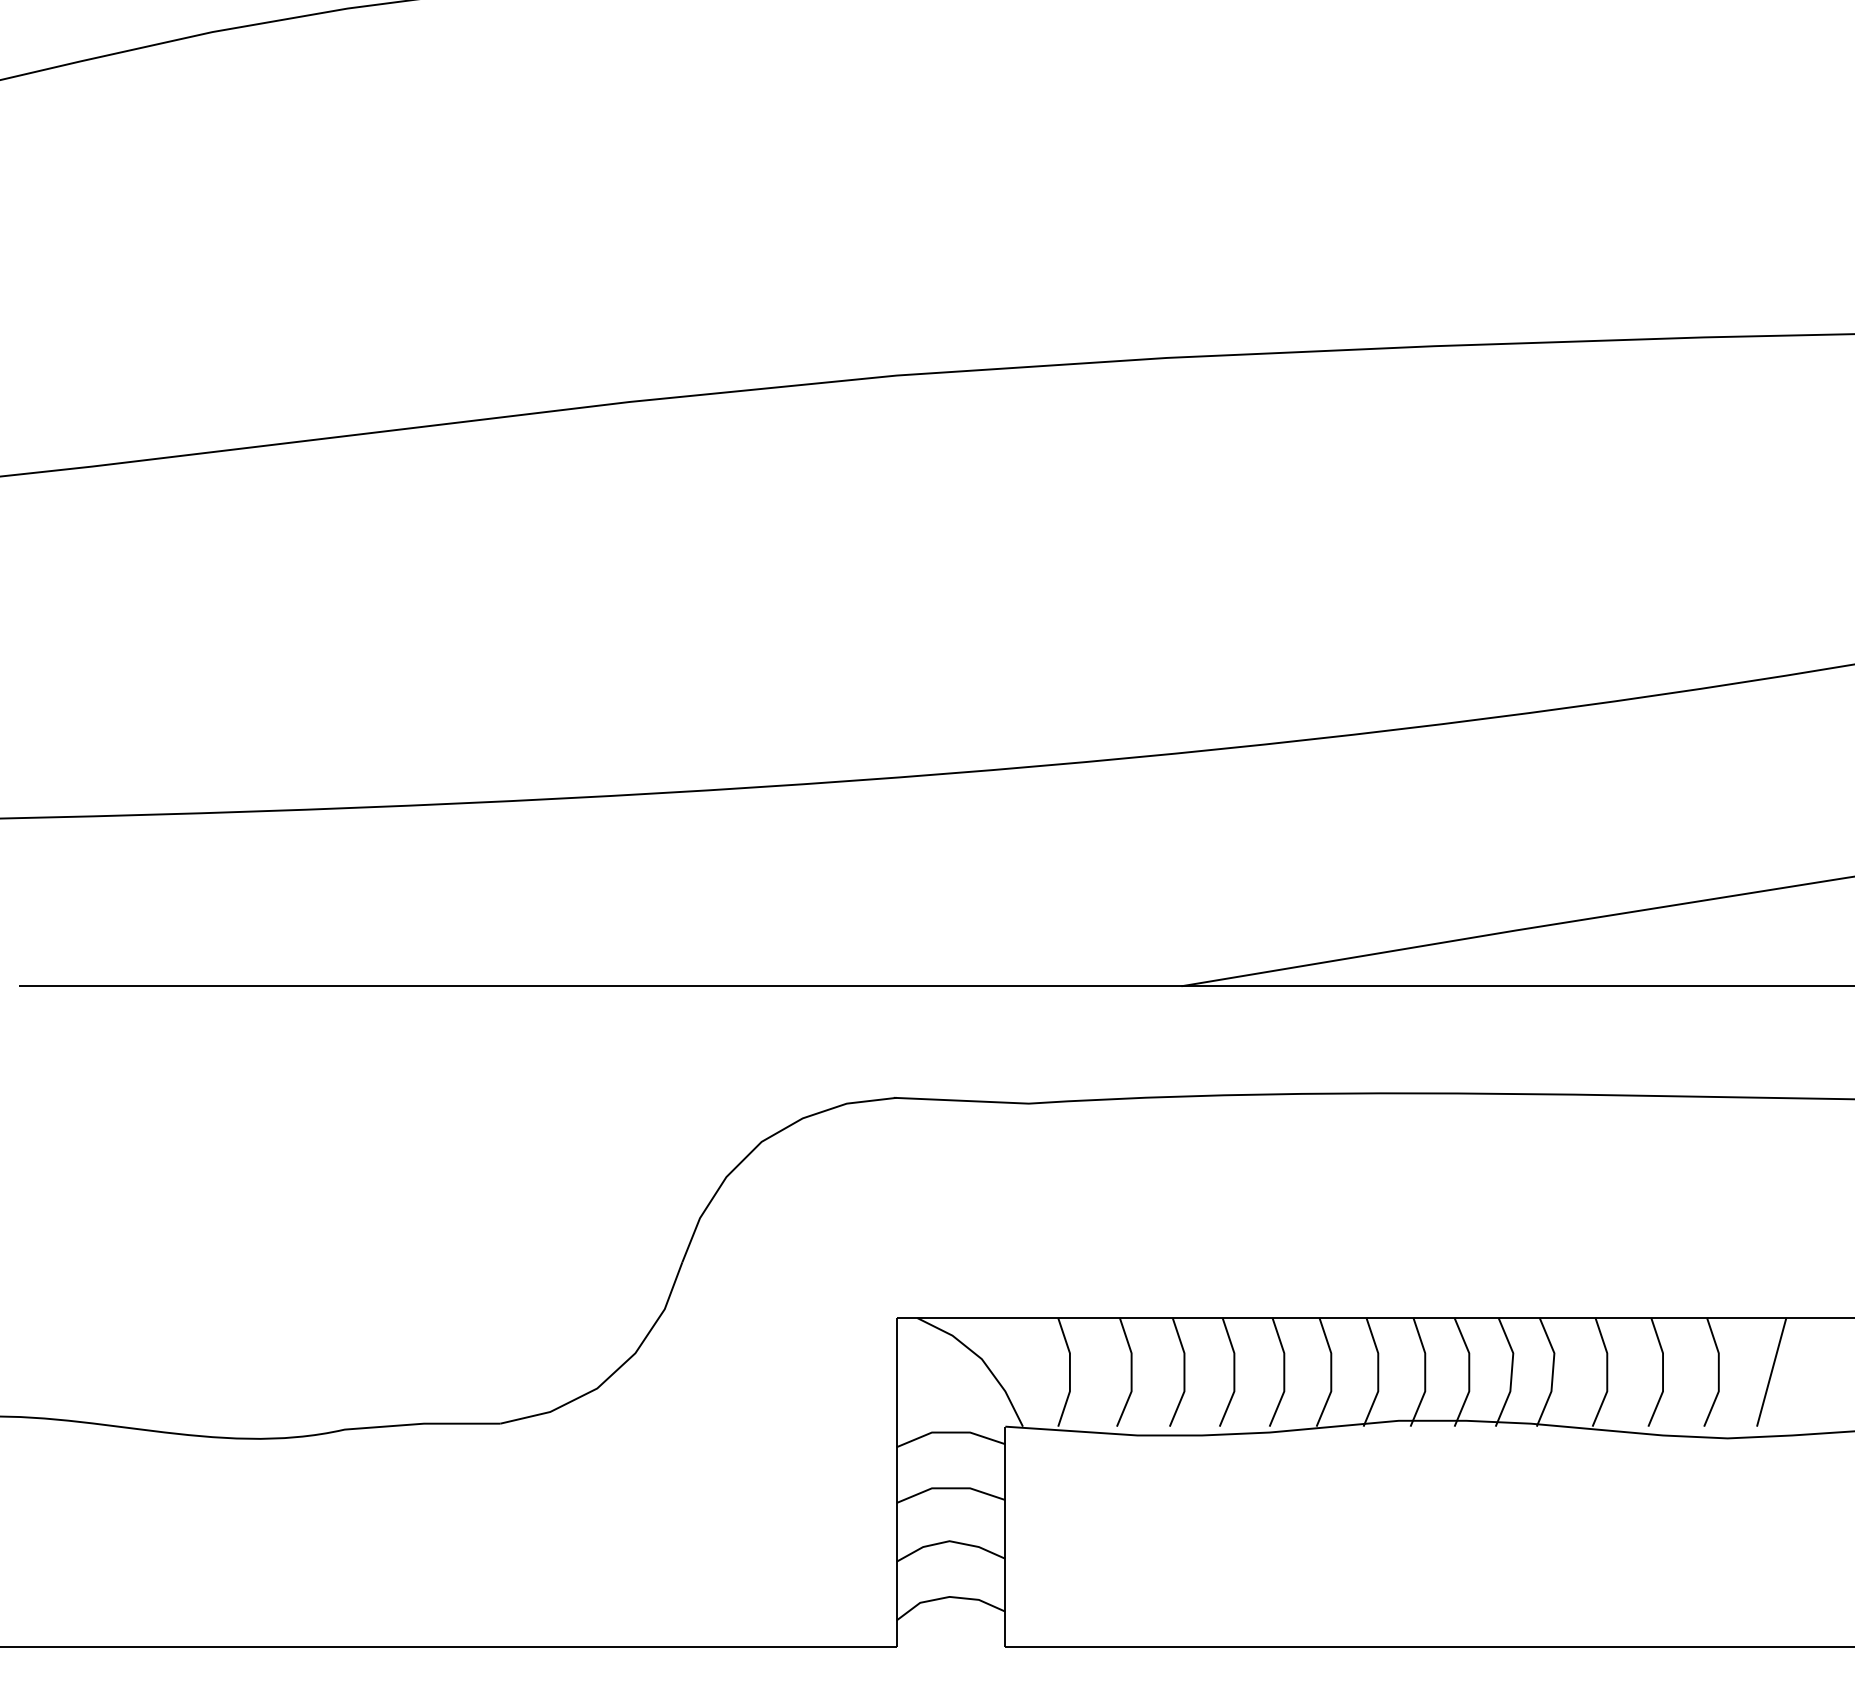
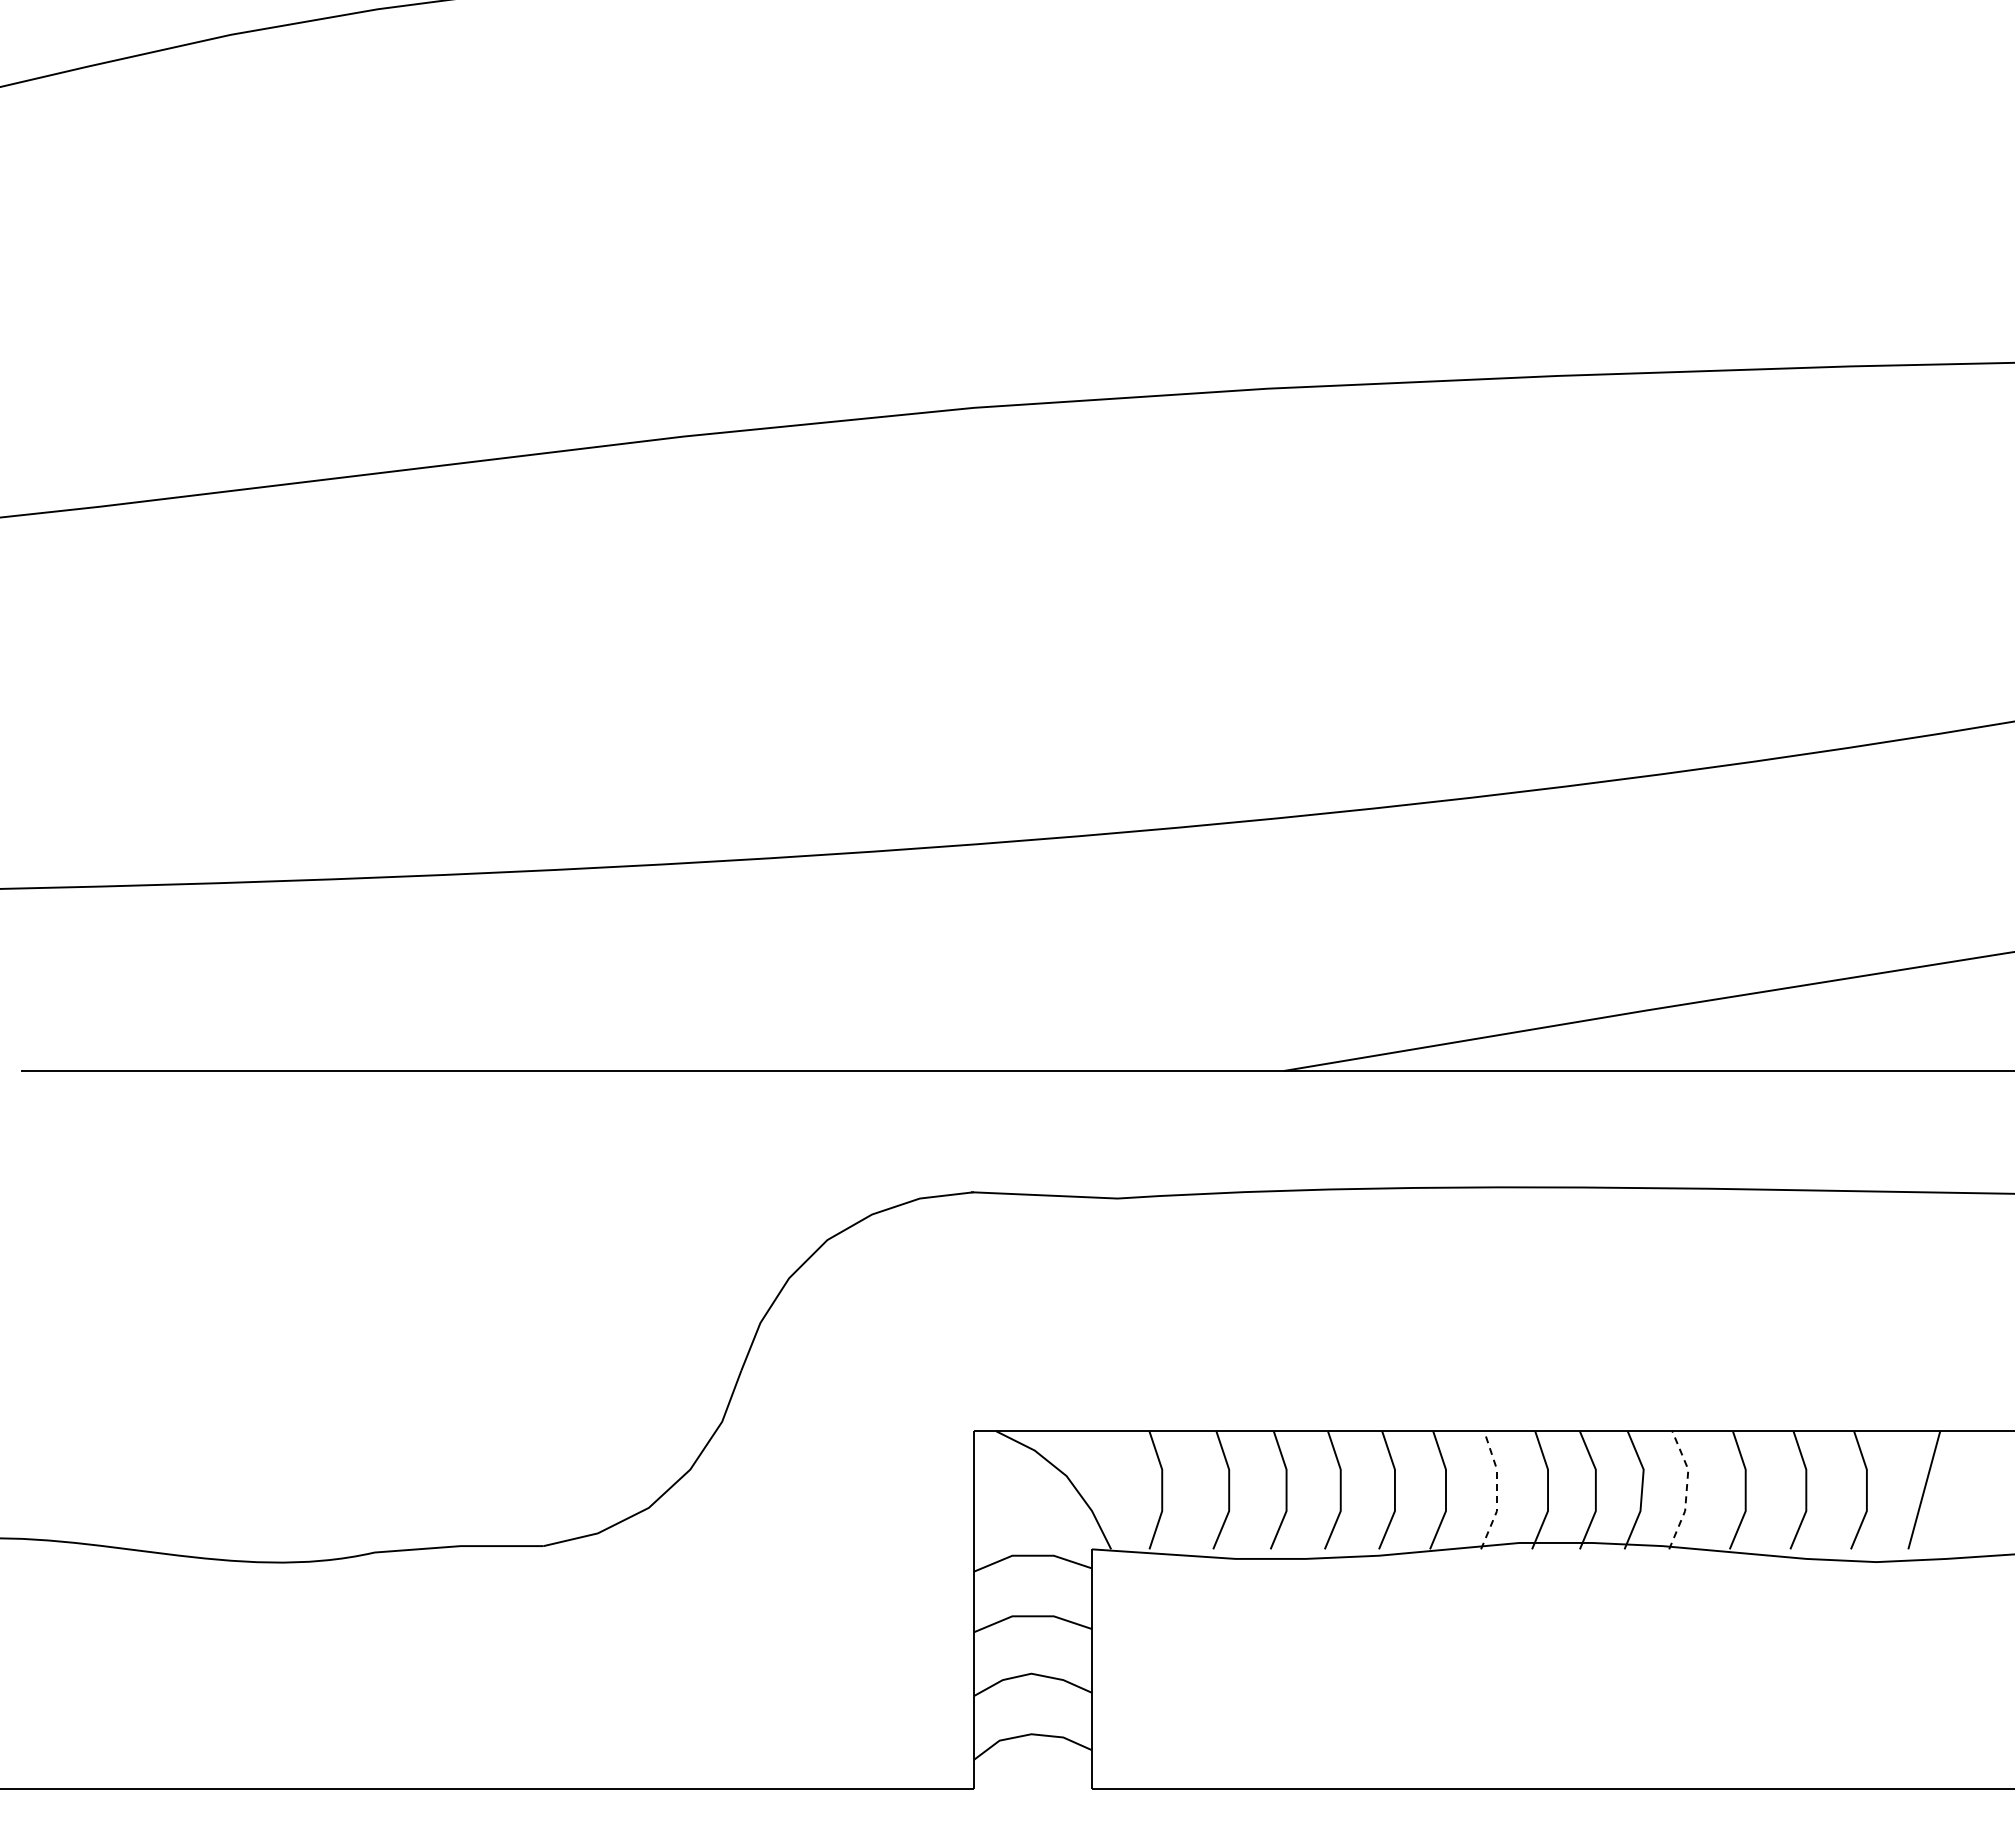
line: (1378, 1372) -> (1497, 1490), solid -> dashed
line: (1552, 1372) -> (1686, 1490), solid -> dashed

